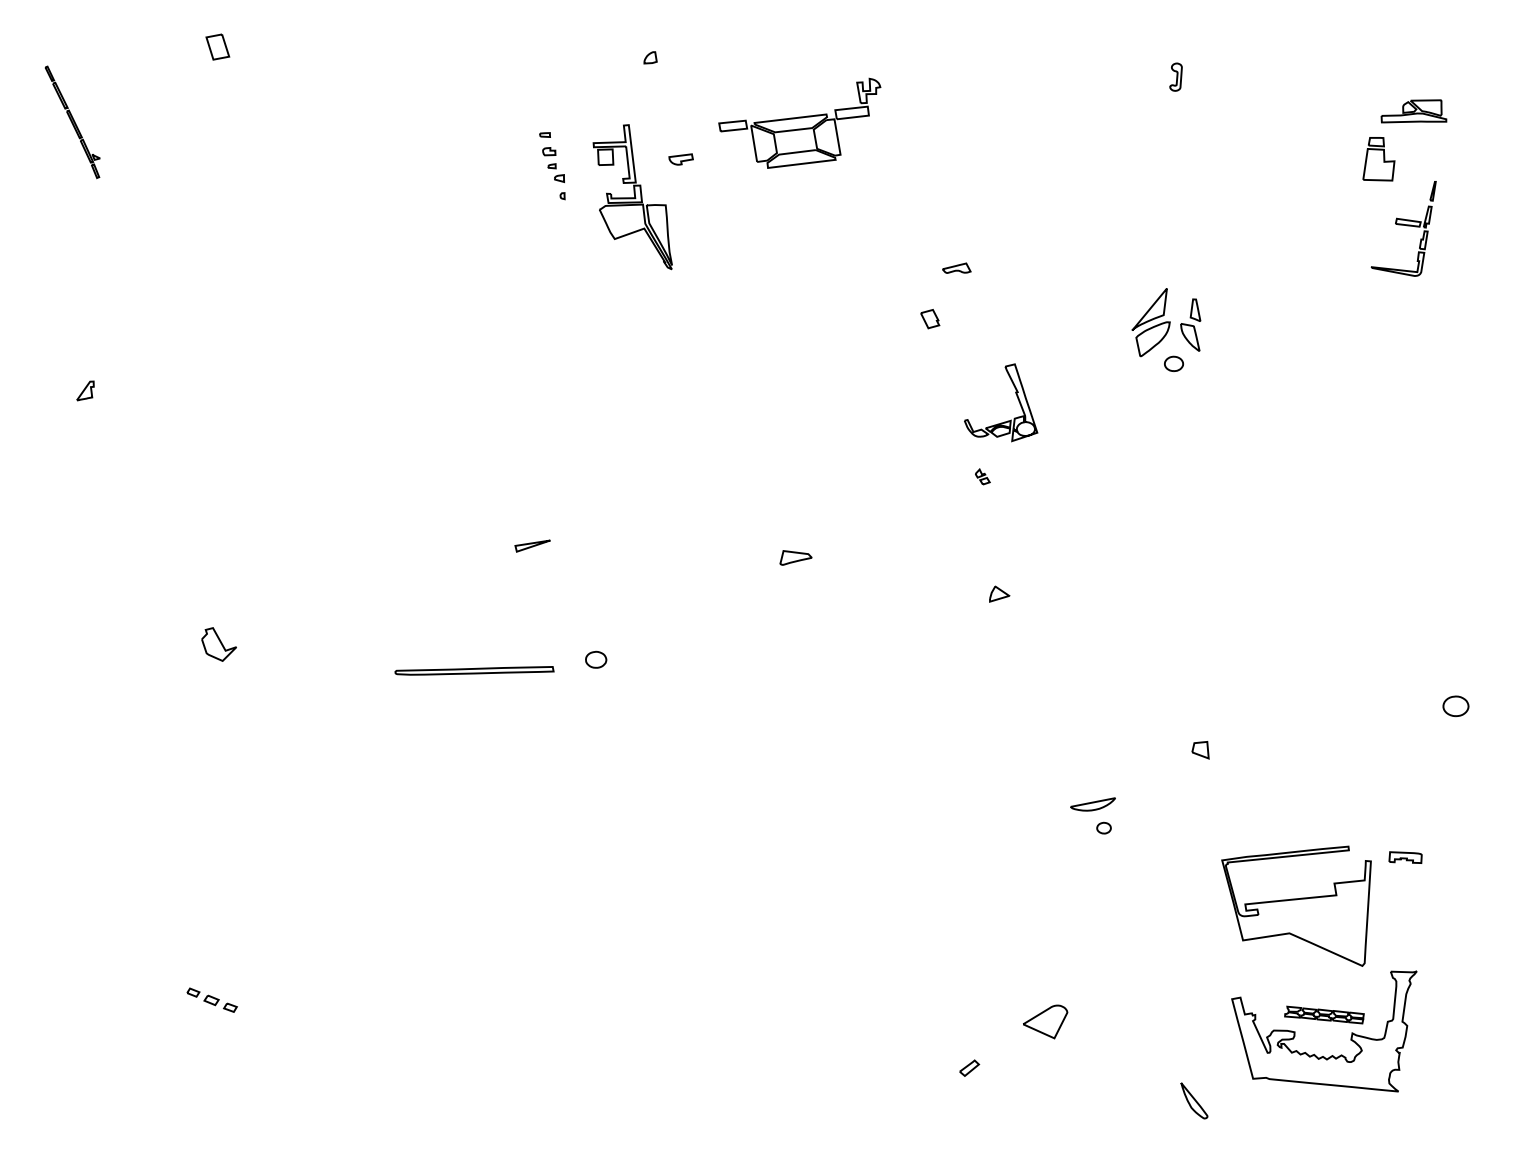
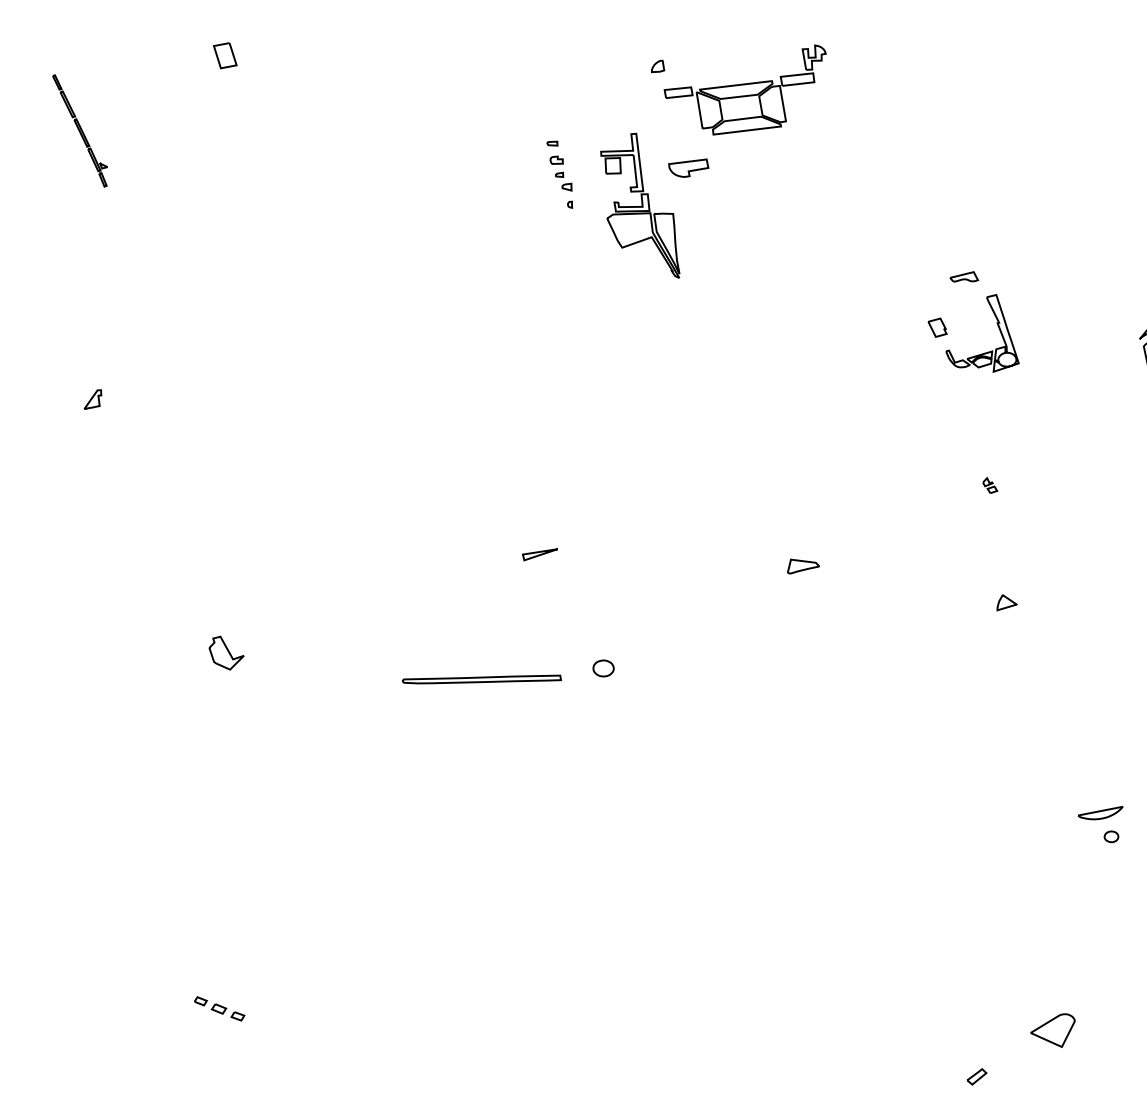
part: (799, 122) -> (744, 89), moved
part: (680, 159) -> (687, 168), size x1.67
part: (1015, 394) -> (996, 325), moved

